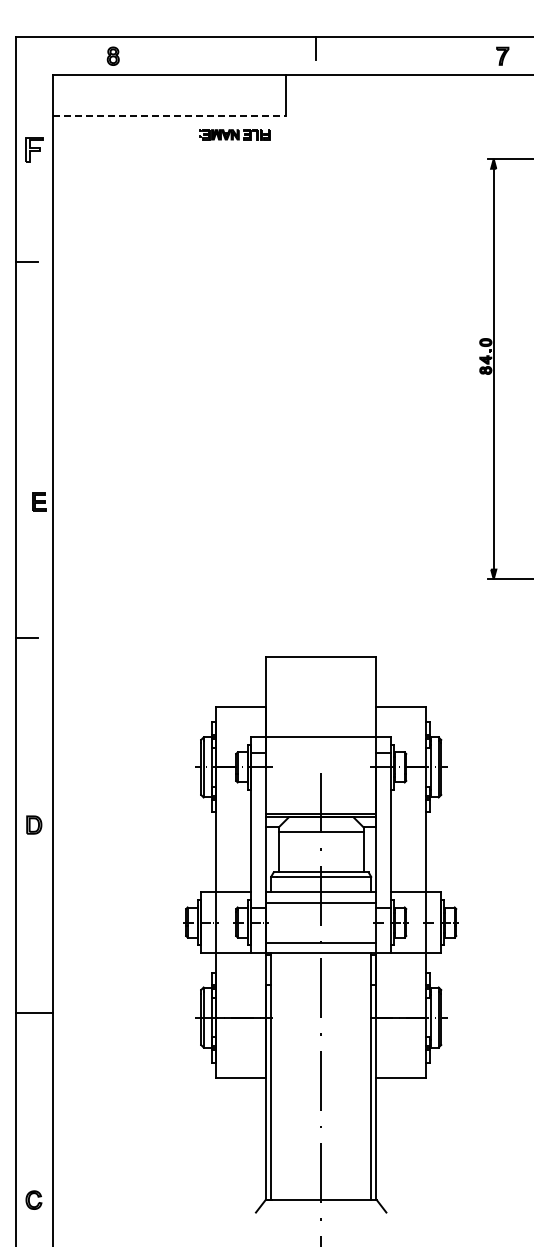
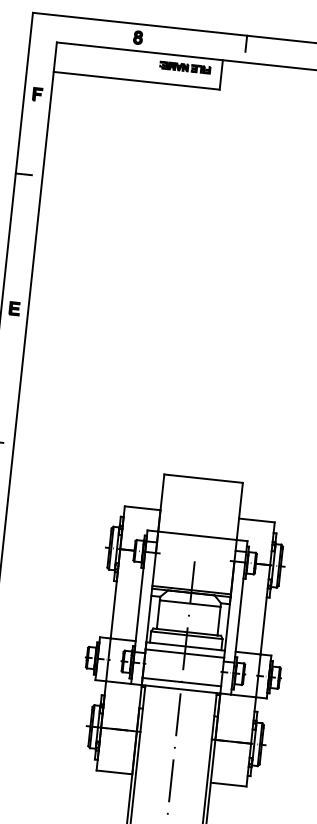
part: (112, 55) -> (137, 37), moved
line: (170, 116) -> (137, 81), dashed -> solid
part: (234, 134) -> (184, 67), moved
part: (34, 149) -> (37, 94), size x0.71
part: (39, 501) -> (14, 308), moved

